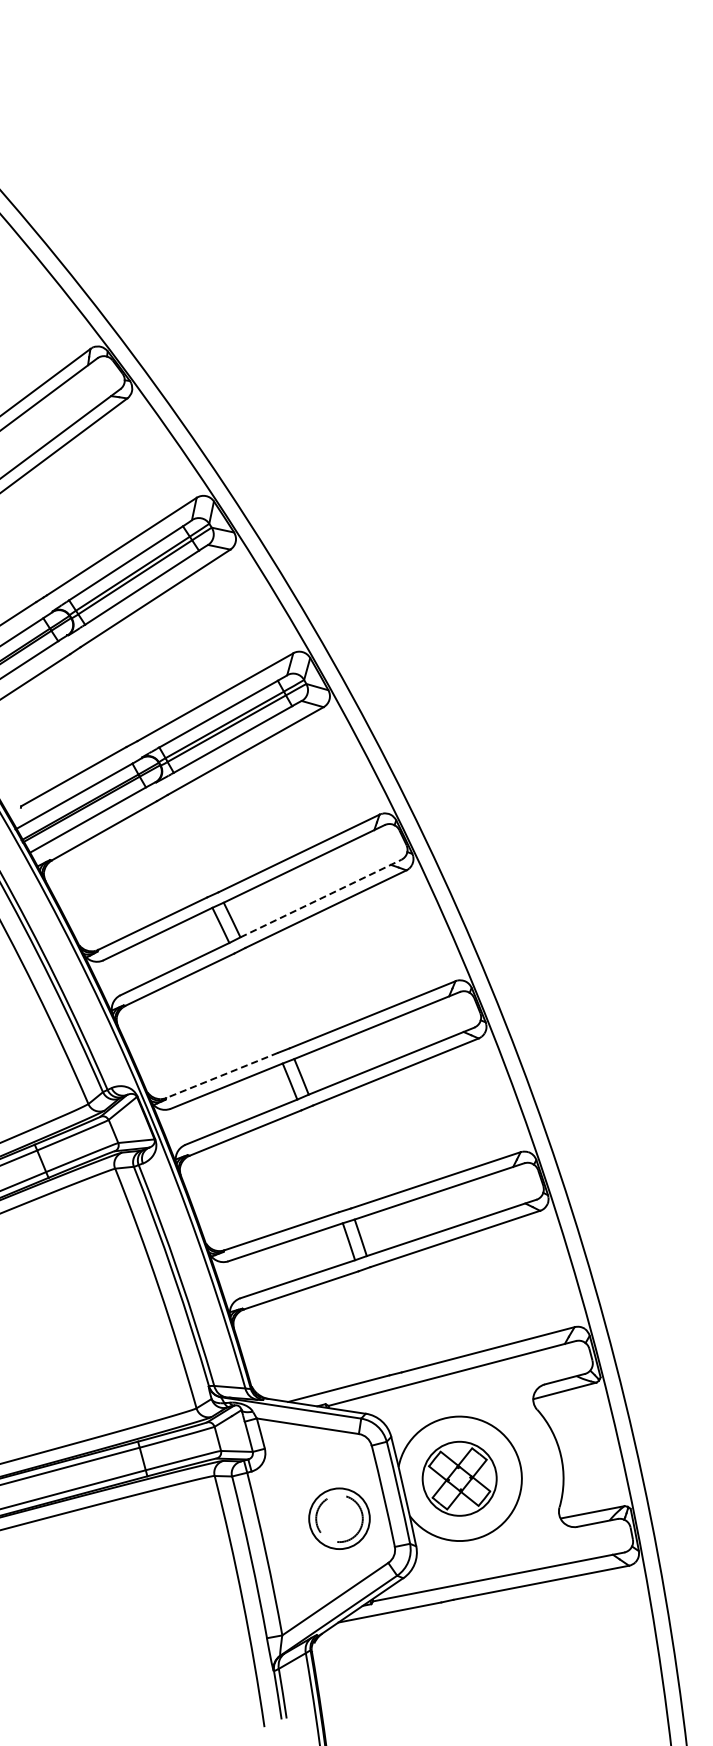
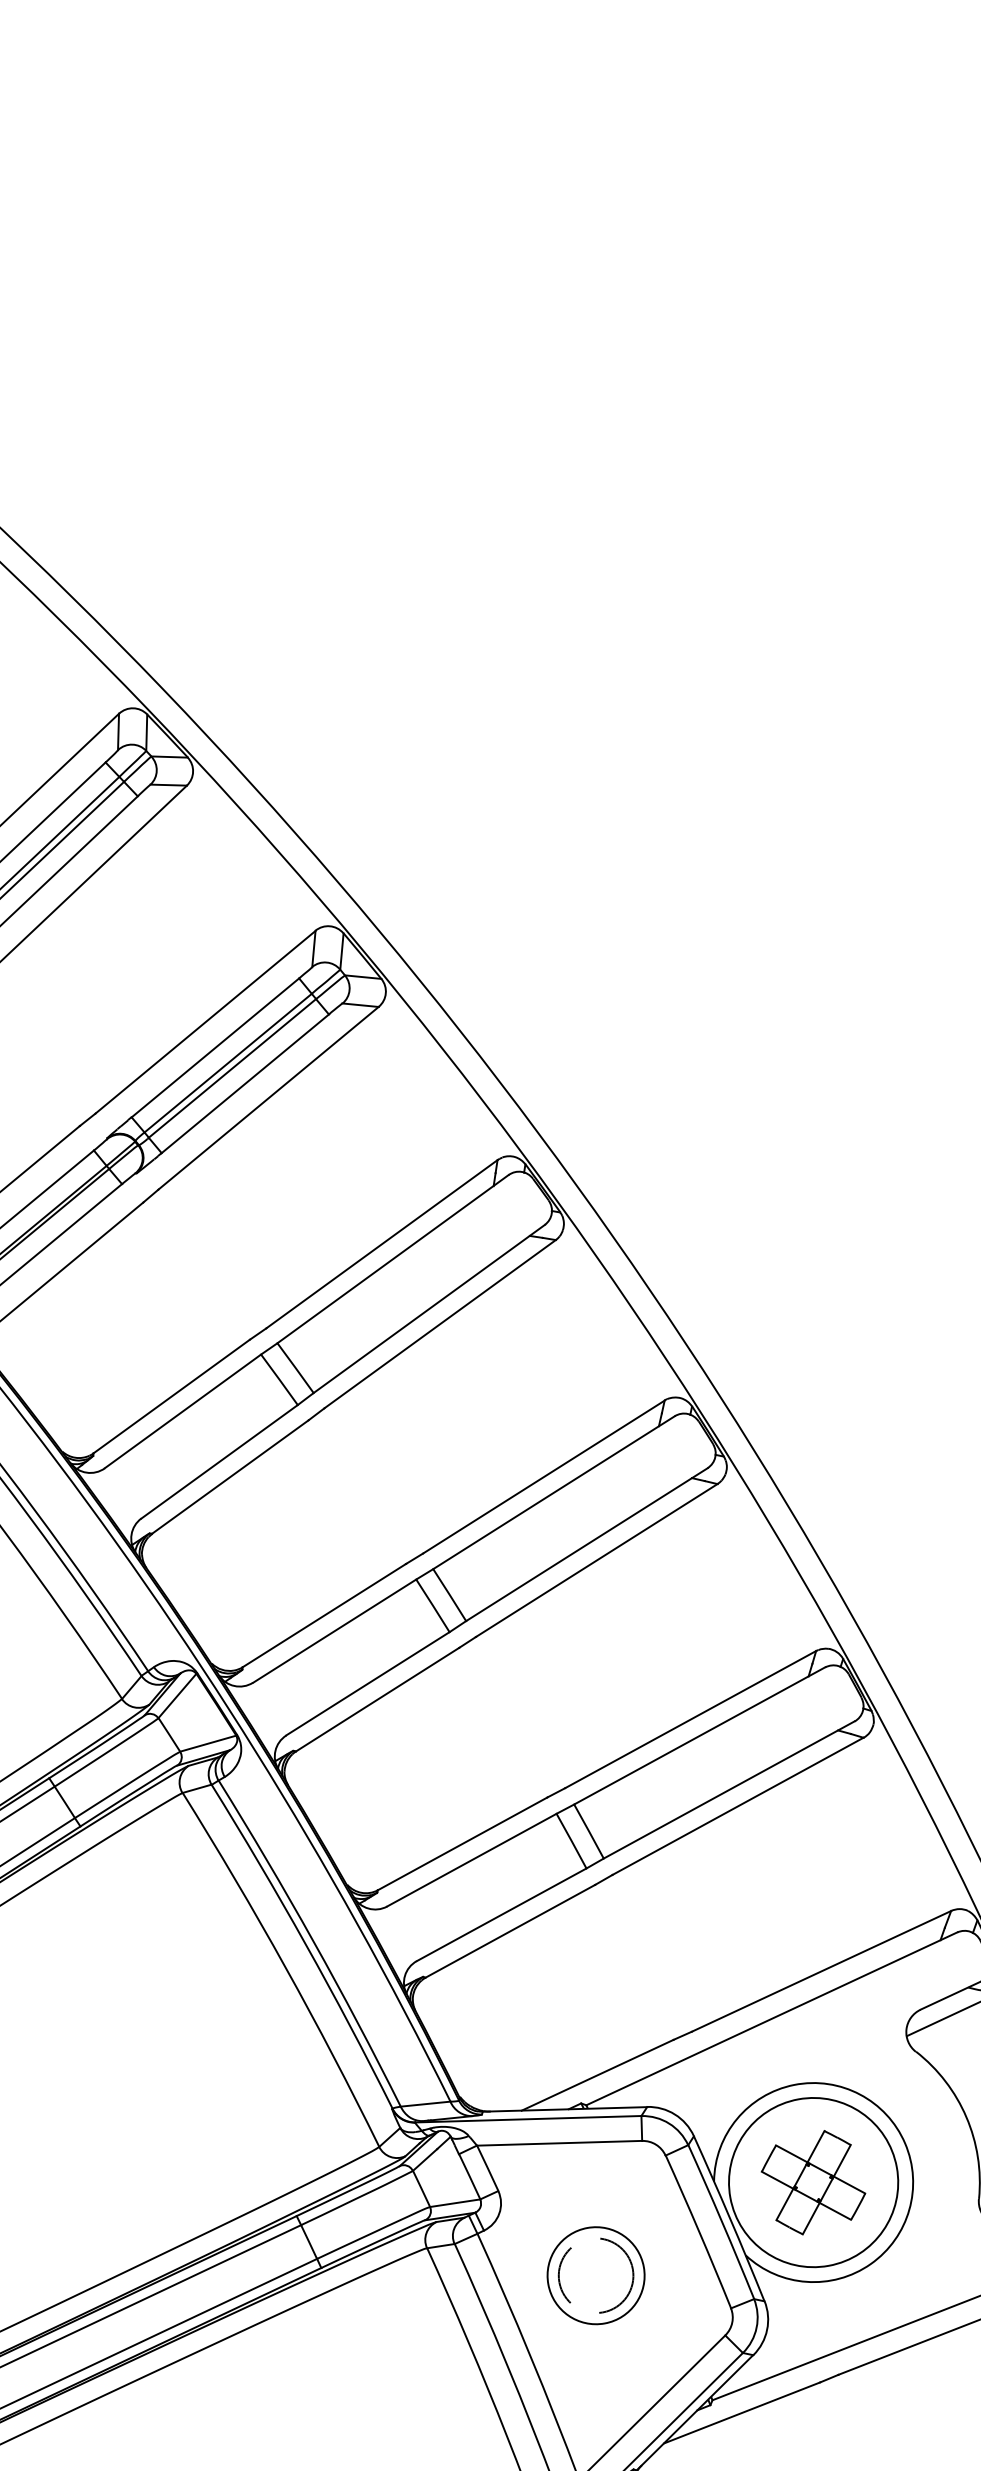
line: (321, 898) -> (430, 1308), dashed -> solid
line: (221, 1075) -> (323, 1615), dashed -> solid
circle: (459, 1478) -> (813, 2182), size x1.43
part: (339, 1518) -> (595, 2275), moved

